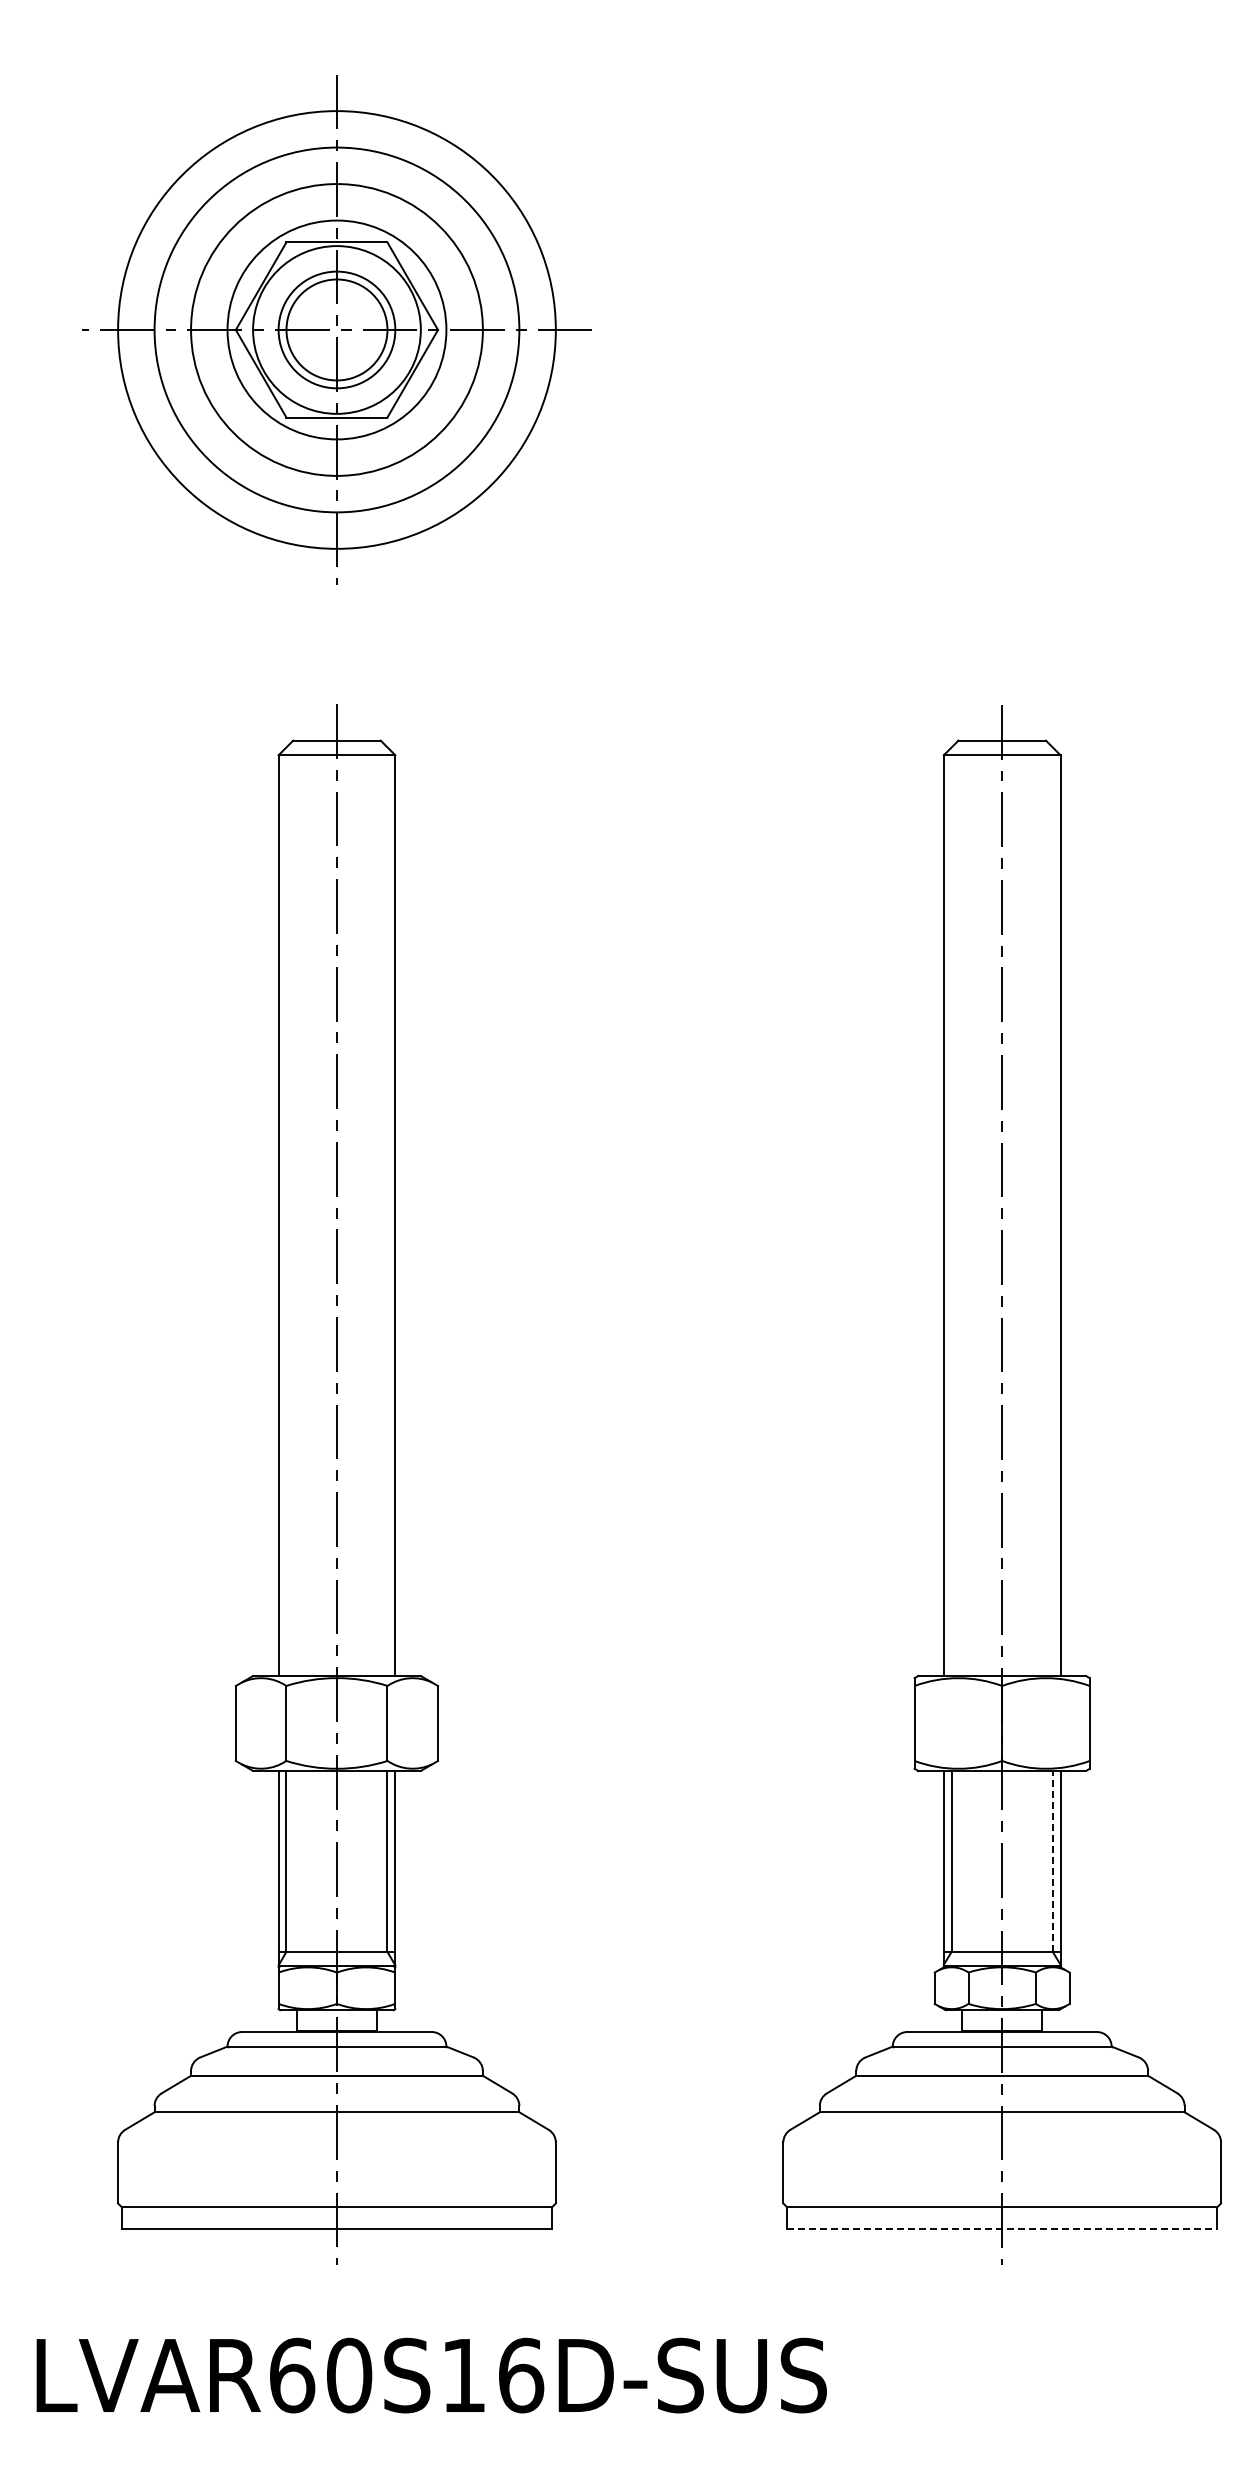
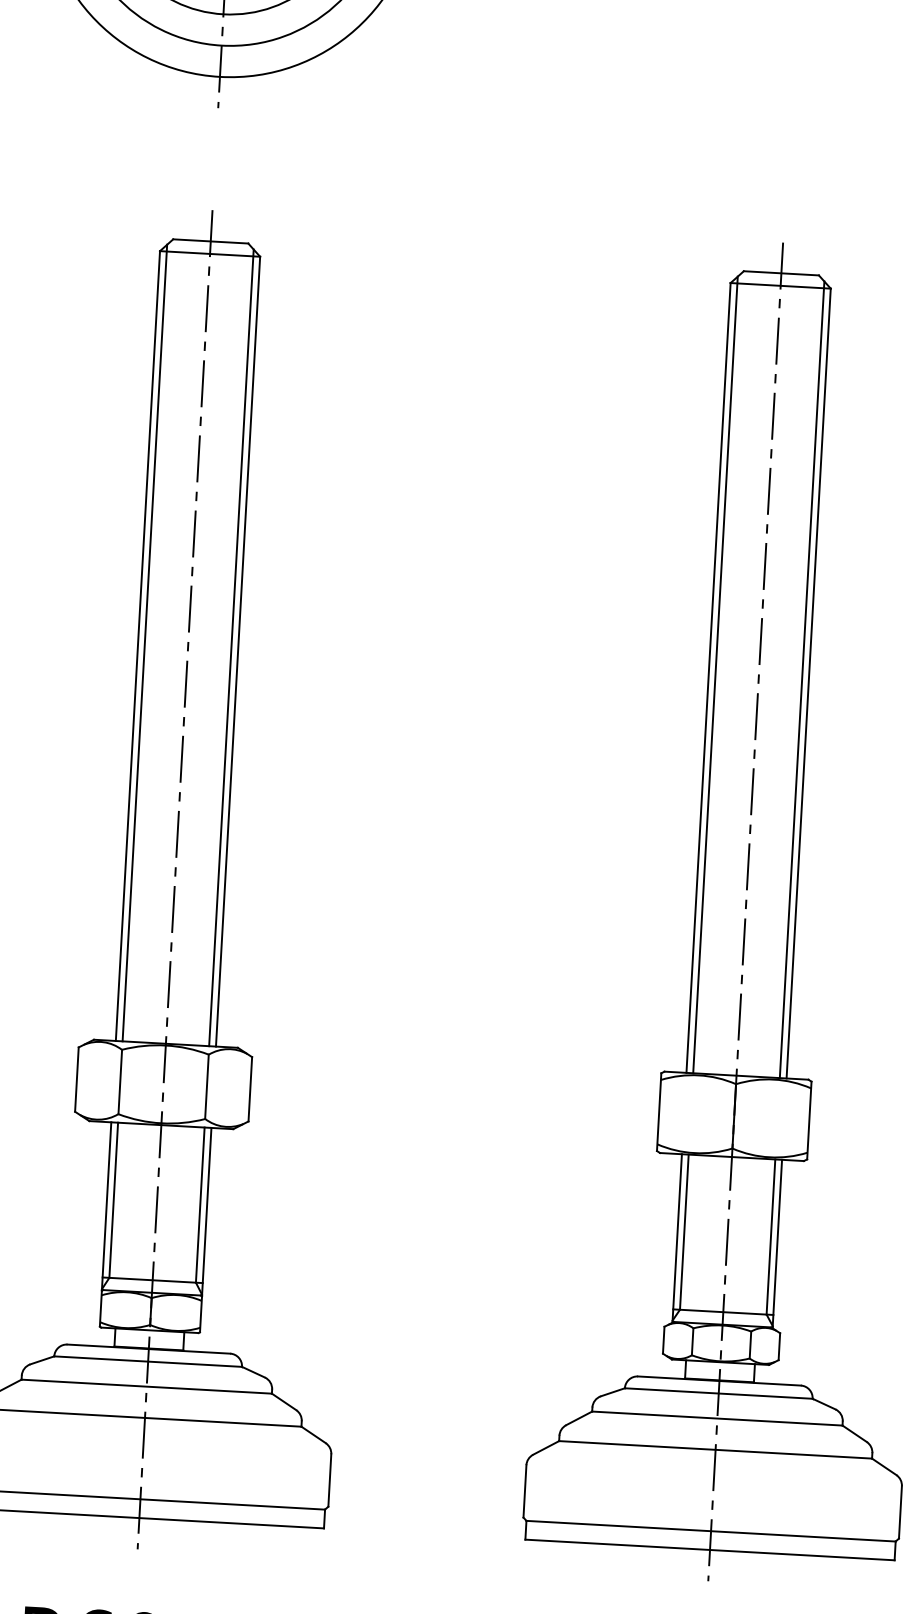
line: (286, 1211) -> (144, 642), added
line: (387, 1211) -> (231, 647), added
line: (951, 1211) -> (715, 674), added
line: (1052, 1211) -> (801, 679), added
line: (1052, 1860) -> (770, 1236), dashed -> solid
line: (1002, 2229) -> (710, 1550), dashed -> solid

